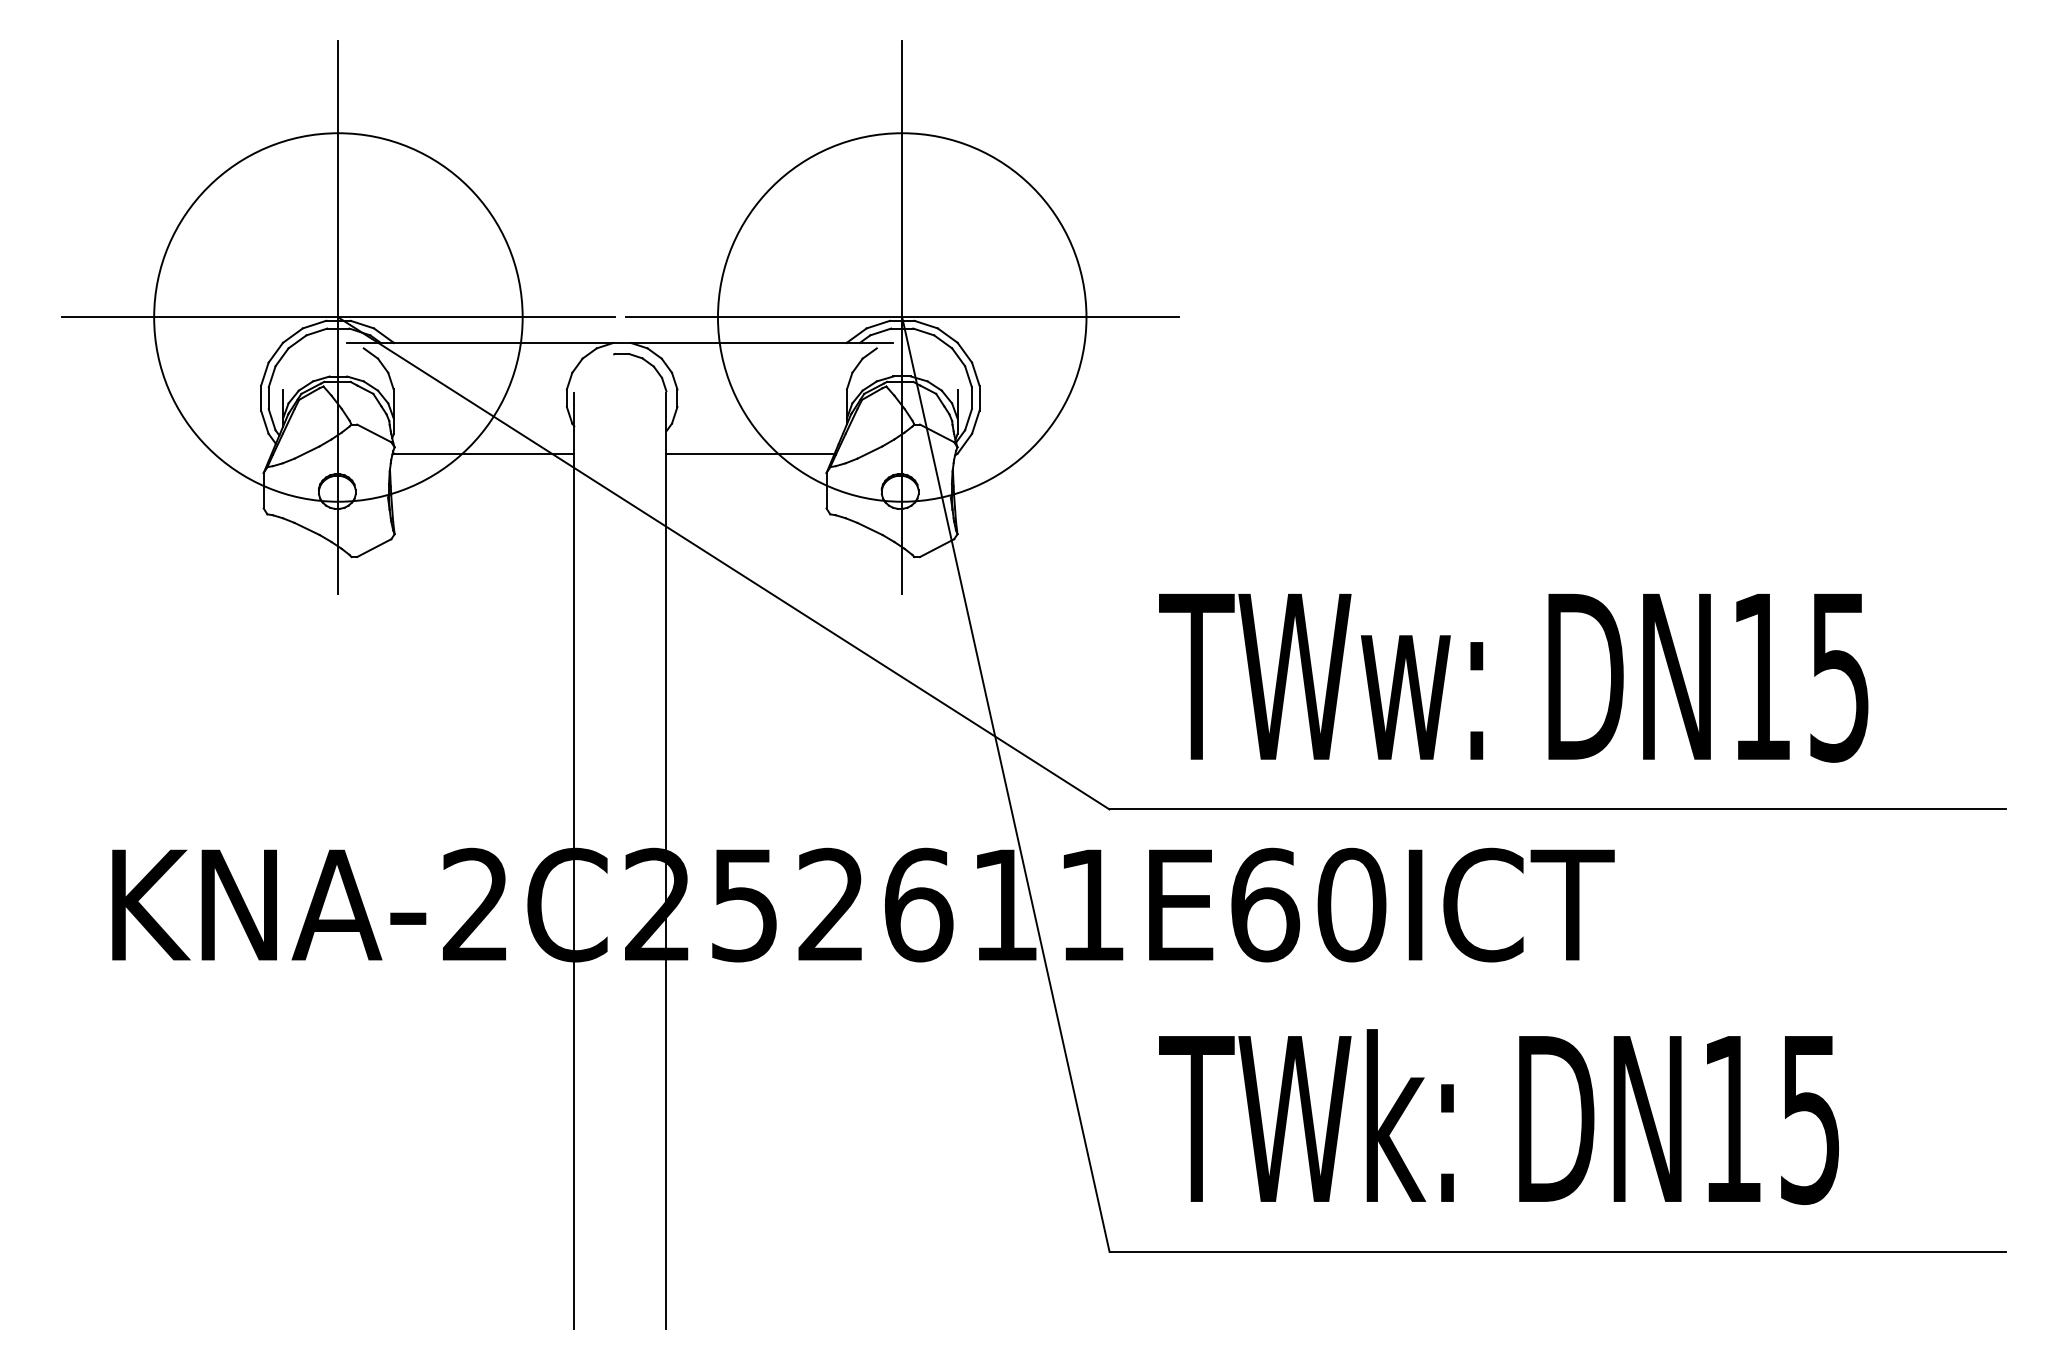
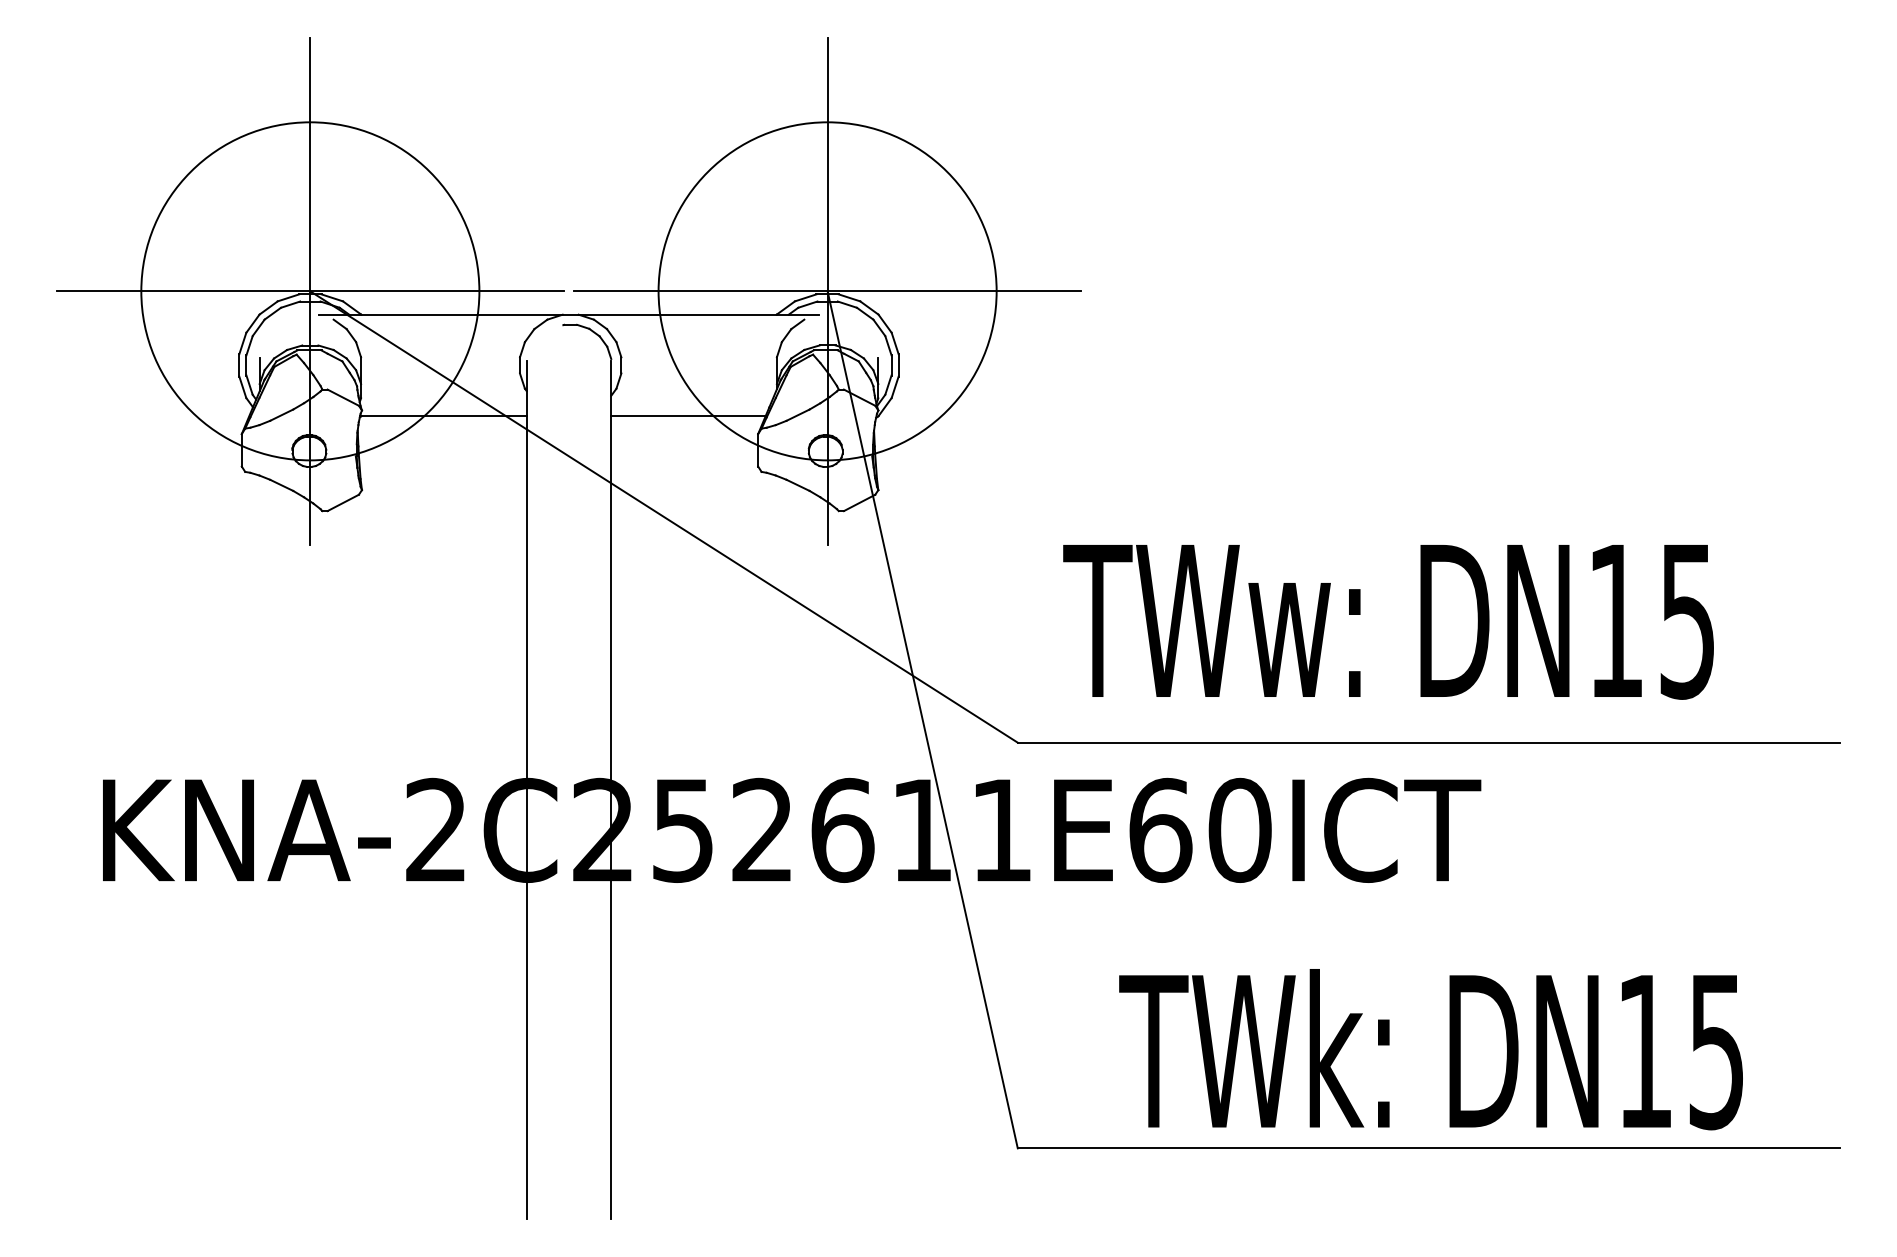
text: (1498, 1117) -> (1430, 1050), moved

